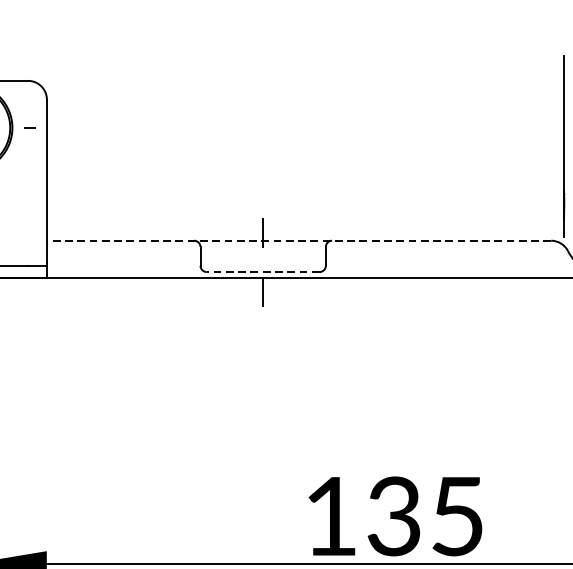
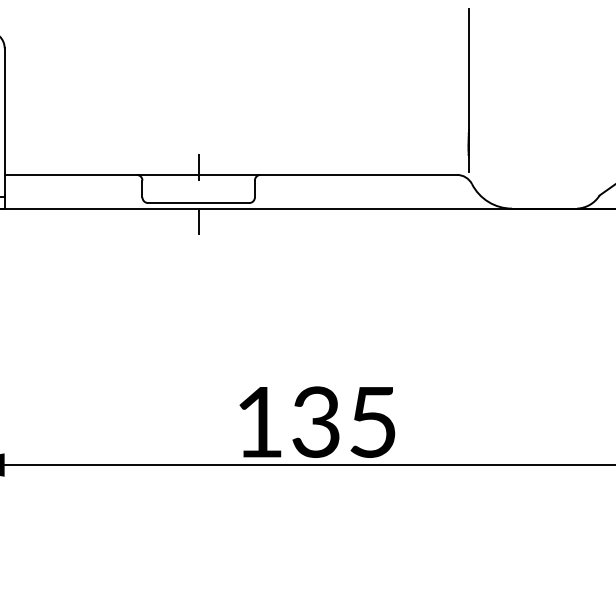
line: (298, 240) -> (230, 174), dashed -> solid
line: (262, 272) -> (198, 203), dashed -> solid

